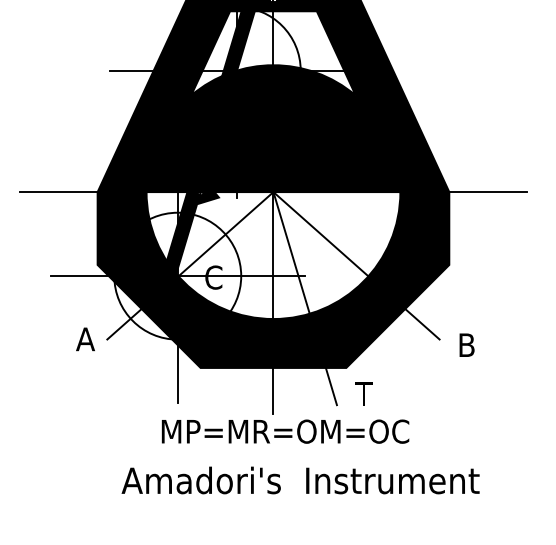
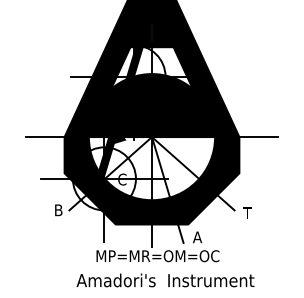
text: (85, 339) -> (58, 210), A -> B
text: (465, 343) -> (247, 212), B -> T
text: (365, 394) -> (197, 237), T -> A

